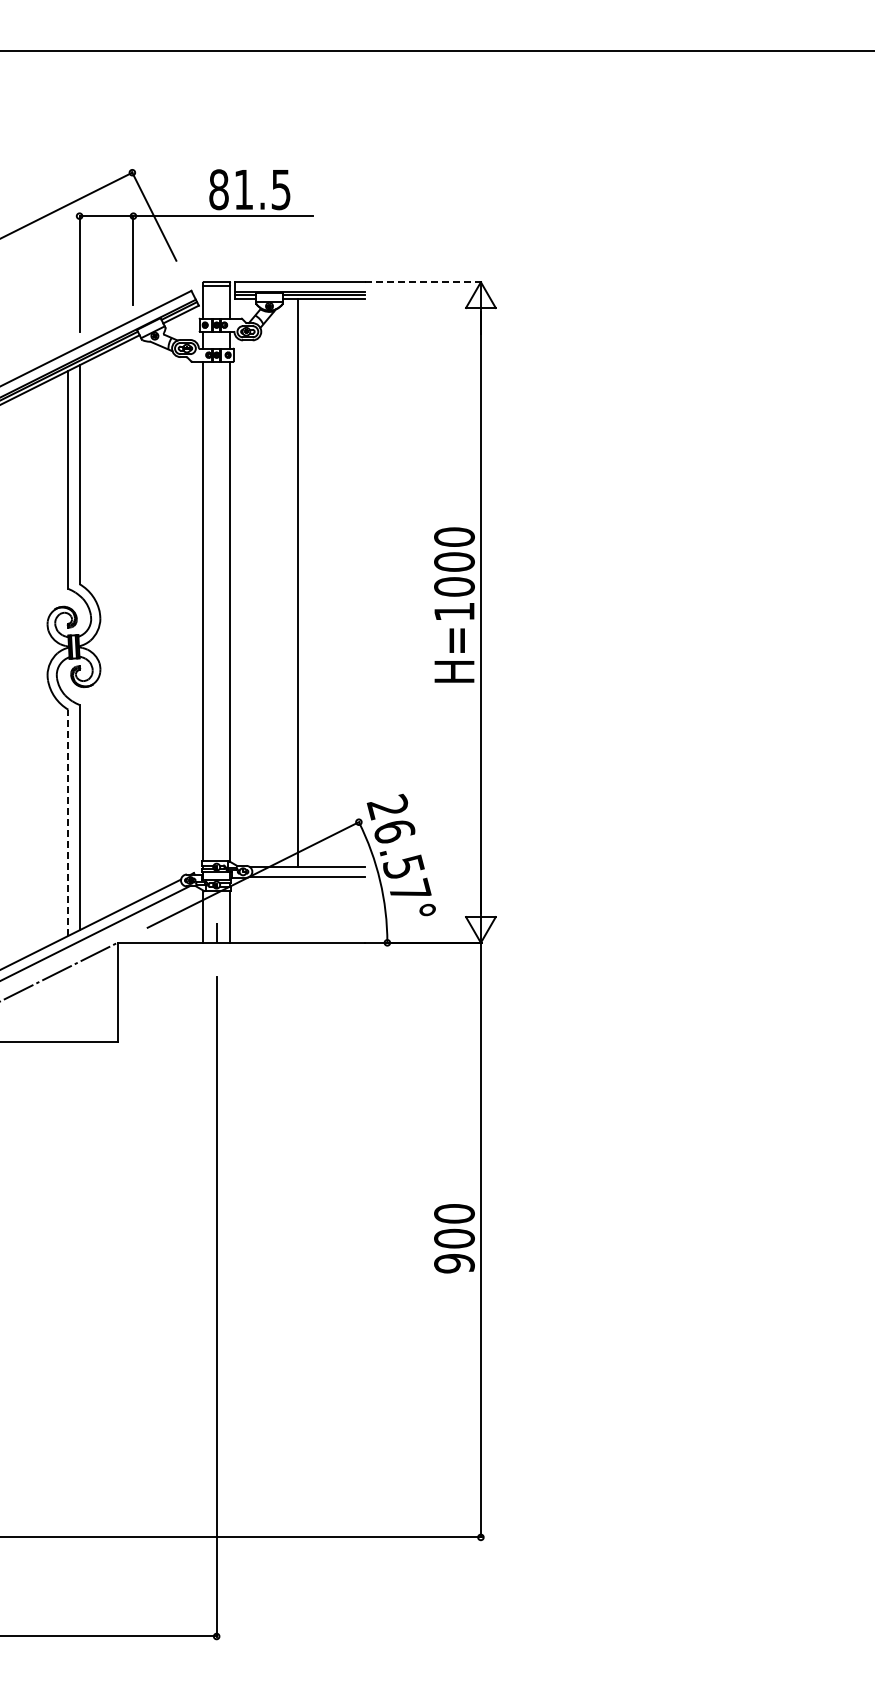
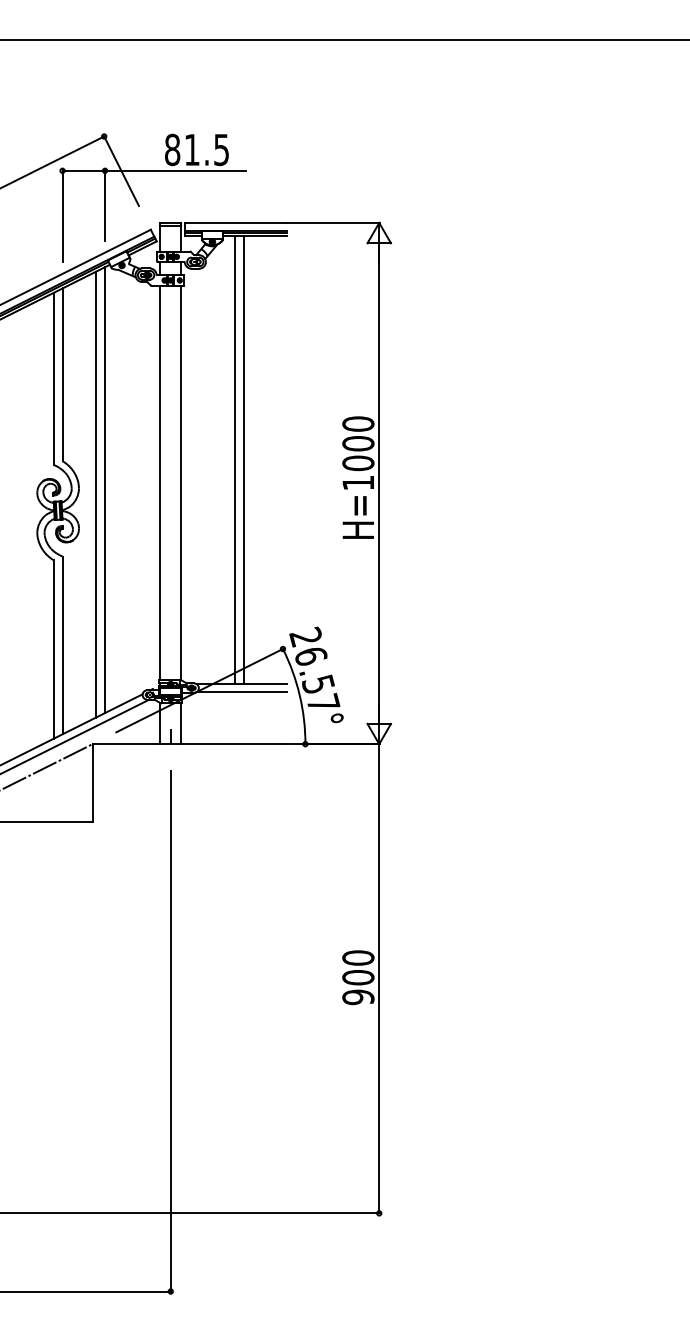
line: (423, 282) -> (333, 223), dashed -> solid
line: (309, 582) -> (243, 459), added
line: (133, 620) -> (105, 489), added
line: (122, 626) -> (96, 494), added
line: (68, 822) -> (53, 649), dashed -> solid

